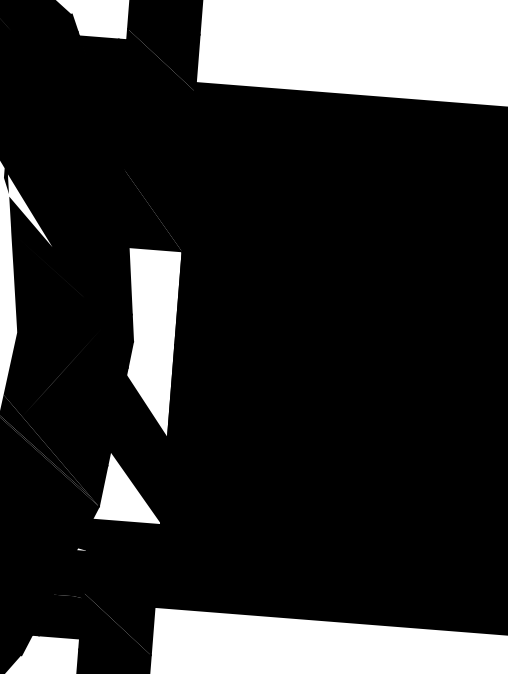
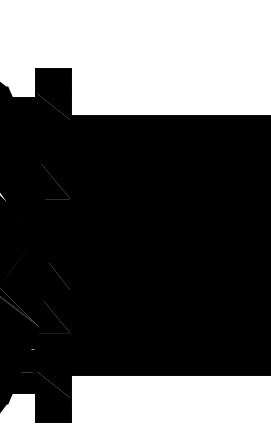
fill: (137, 342) -> (52, 245), added
fill: (128, 486) -> (53, 316), added

